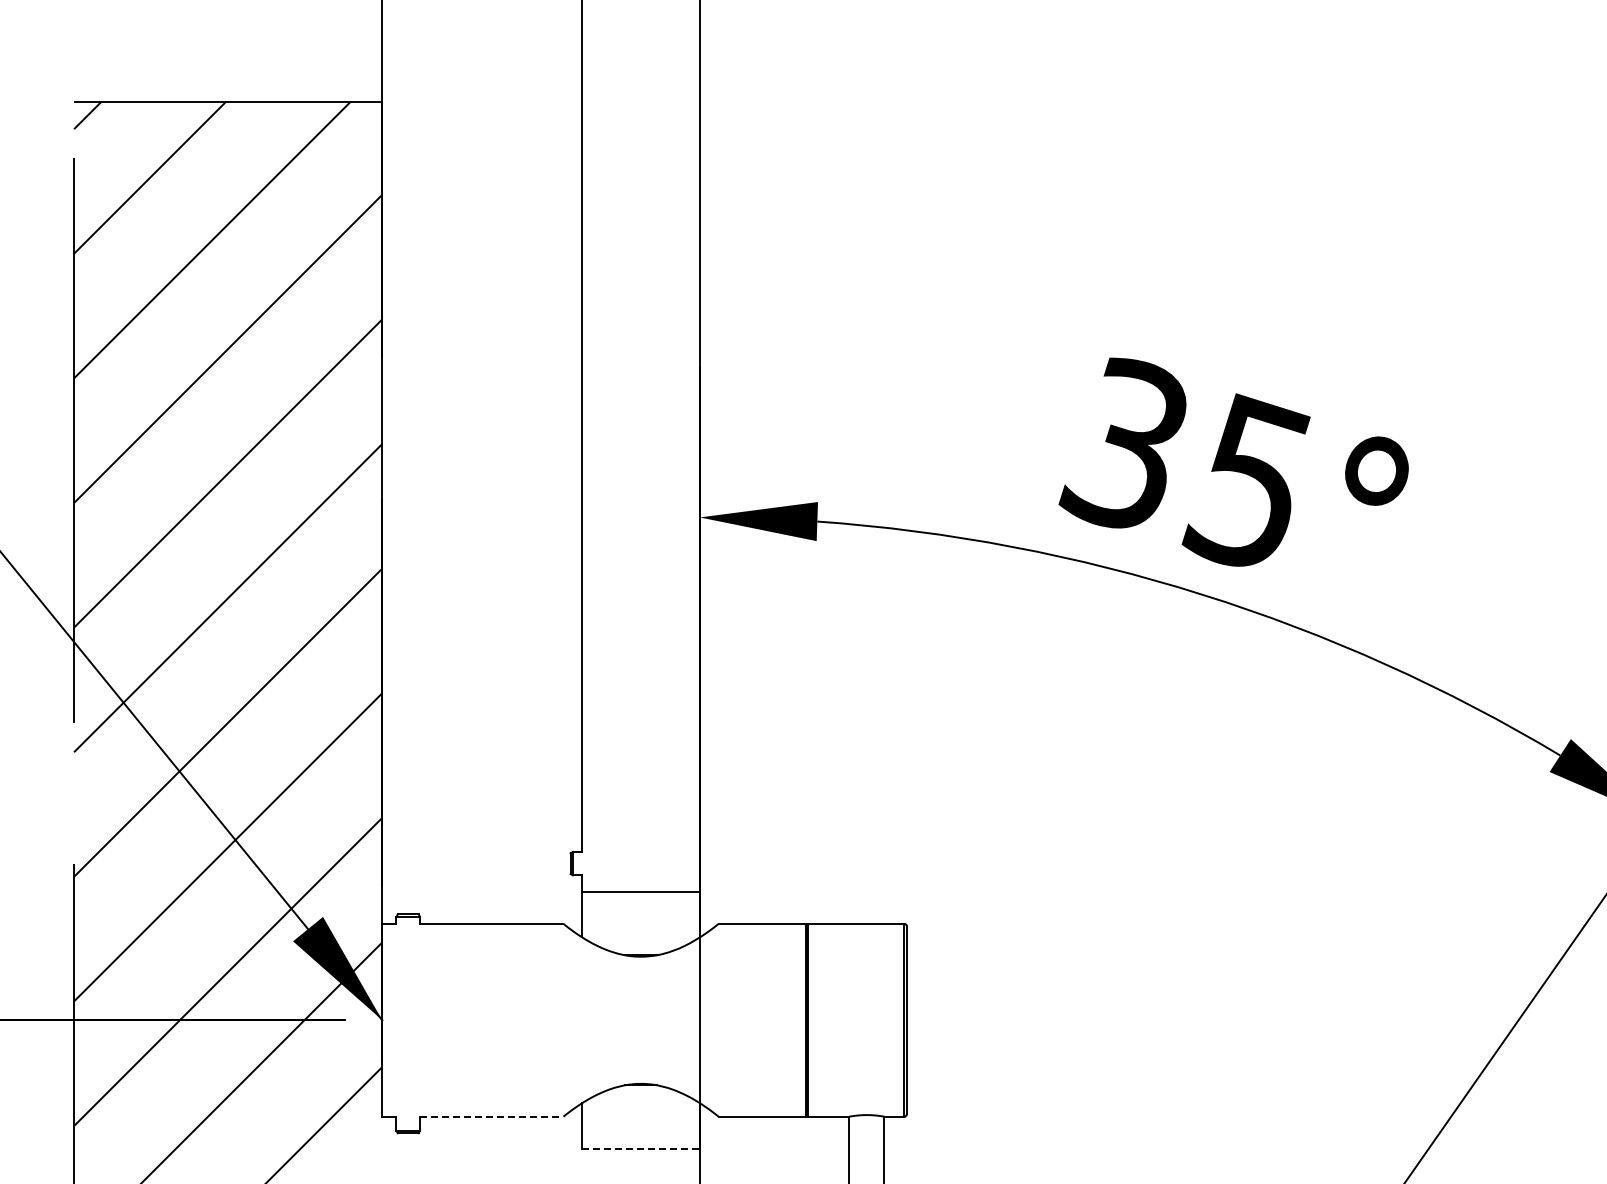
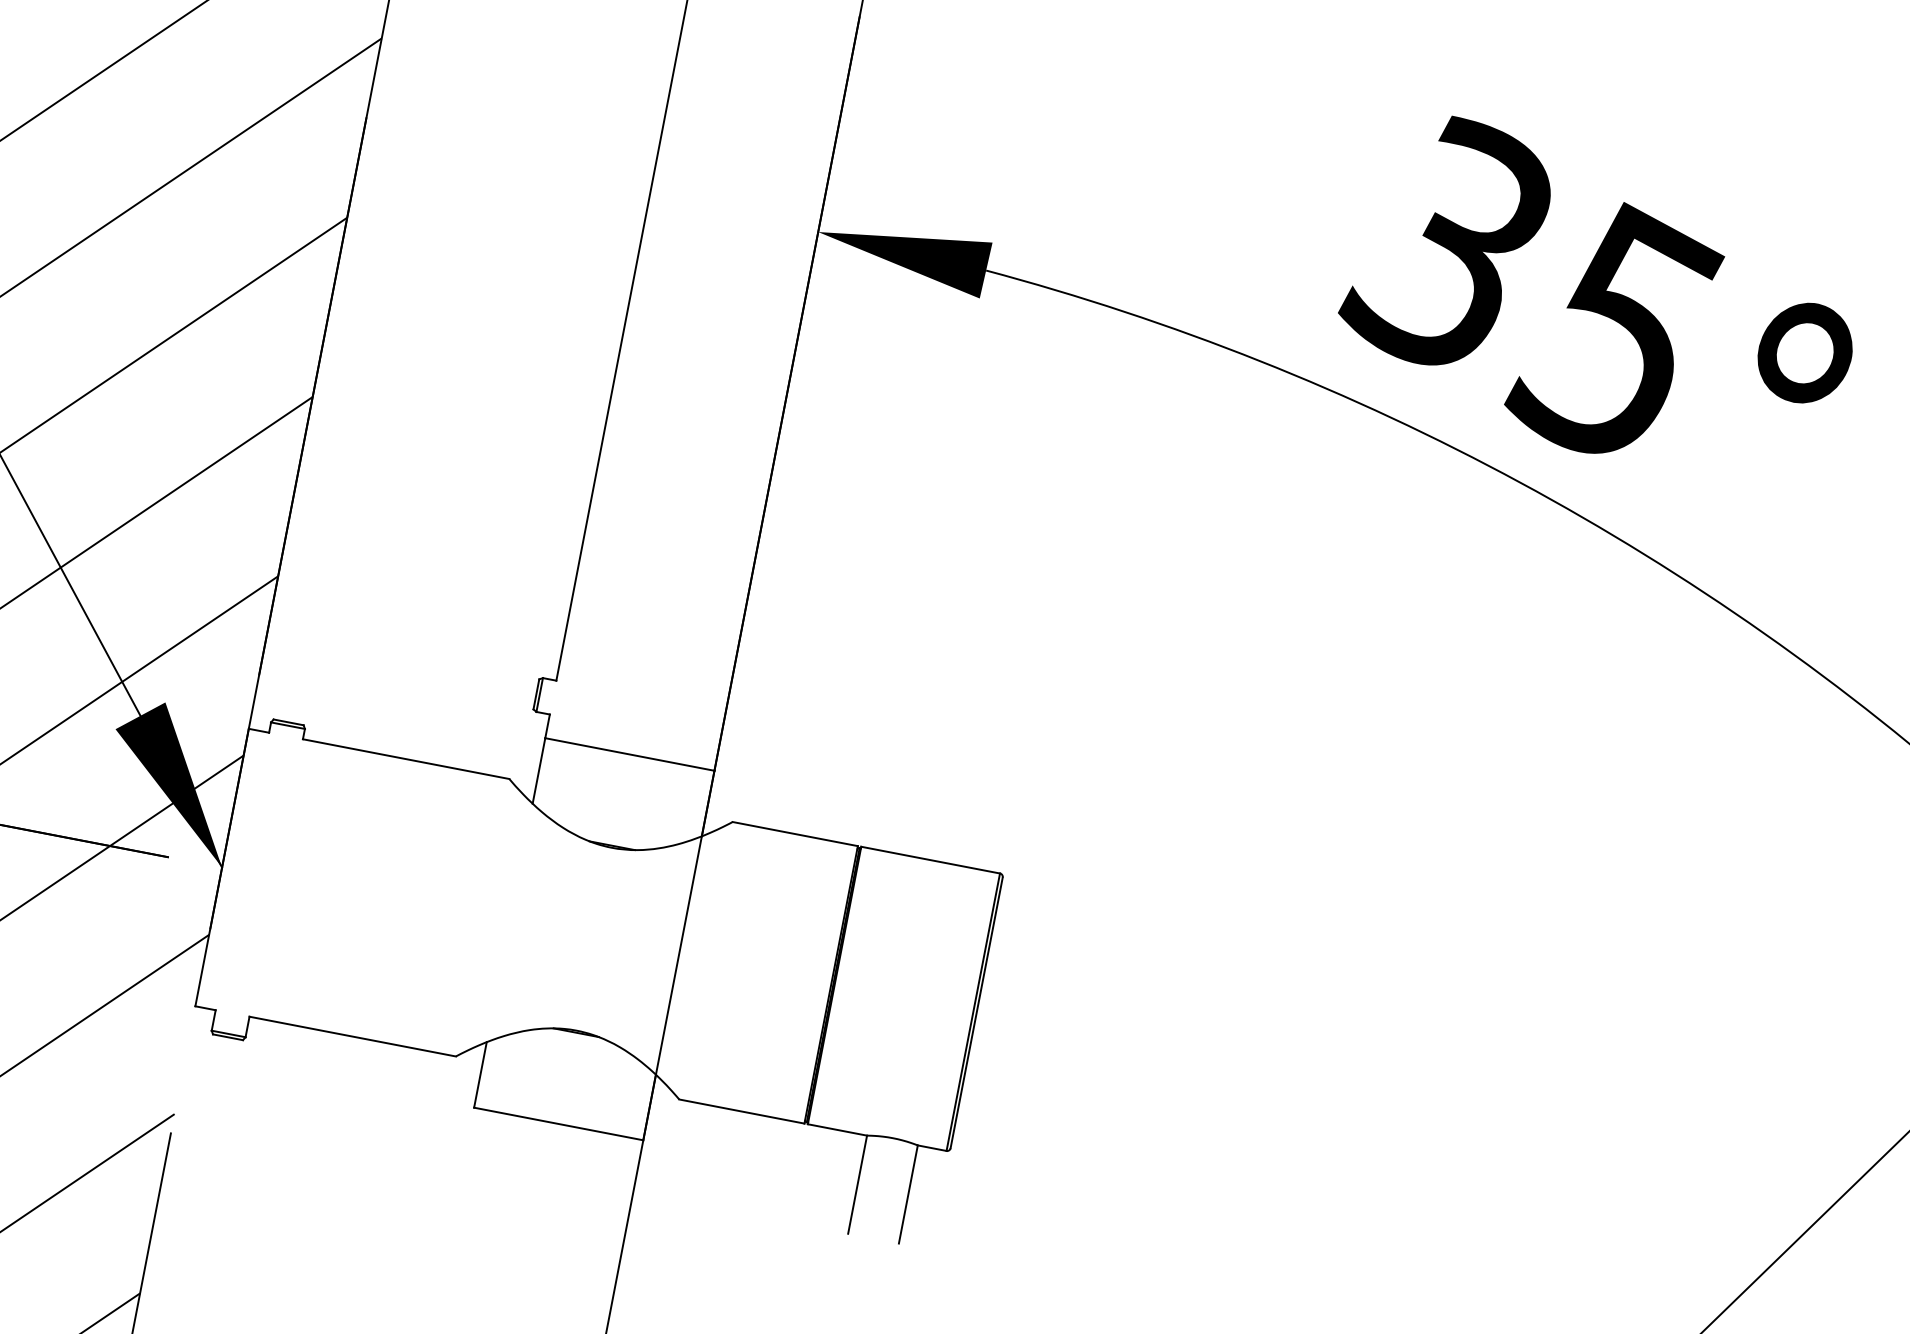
line: (491, 1116) -> (352, 1036), dashed -> solid
line: (641, 1148) -> (559, 1123), dashed -> solid

